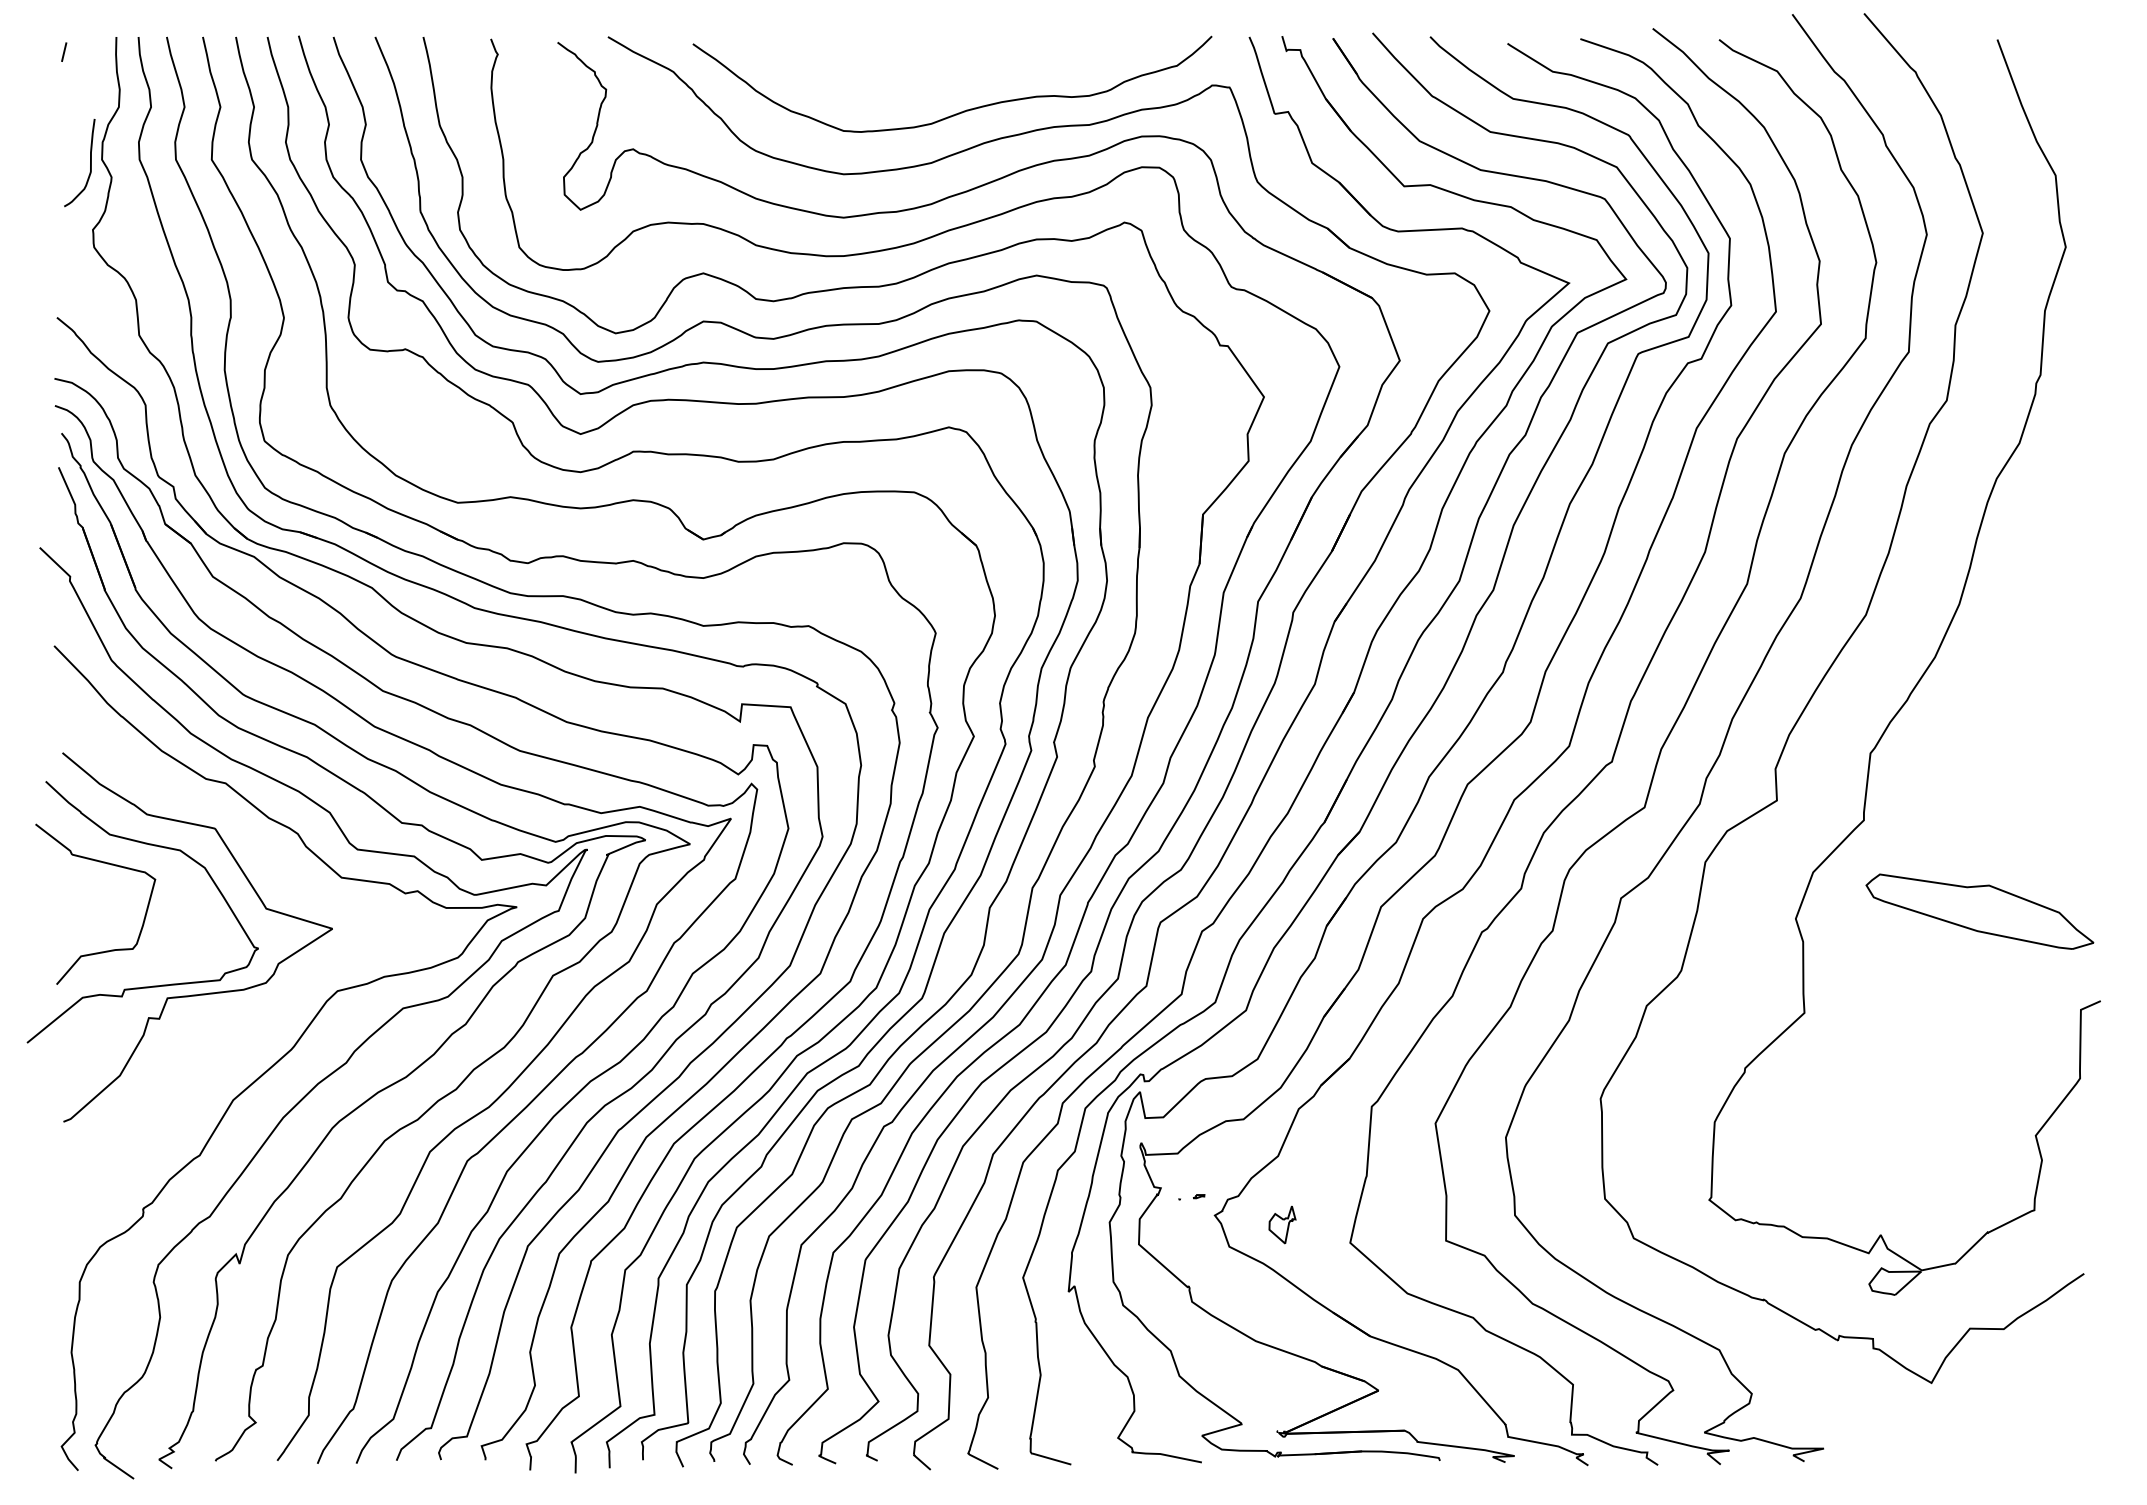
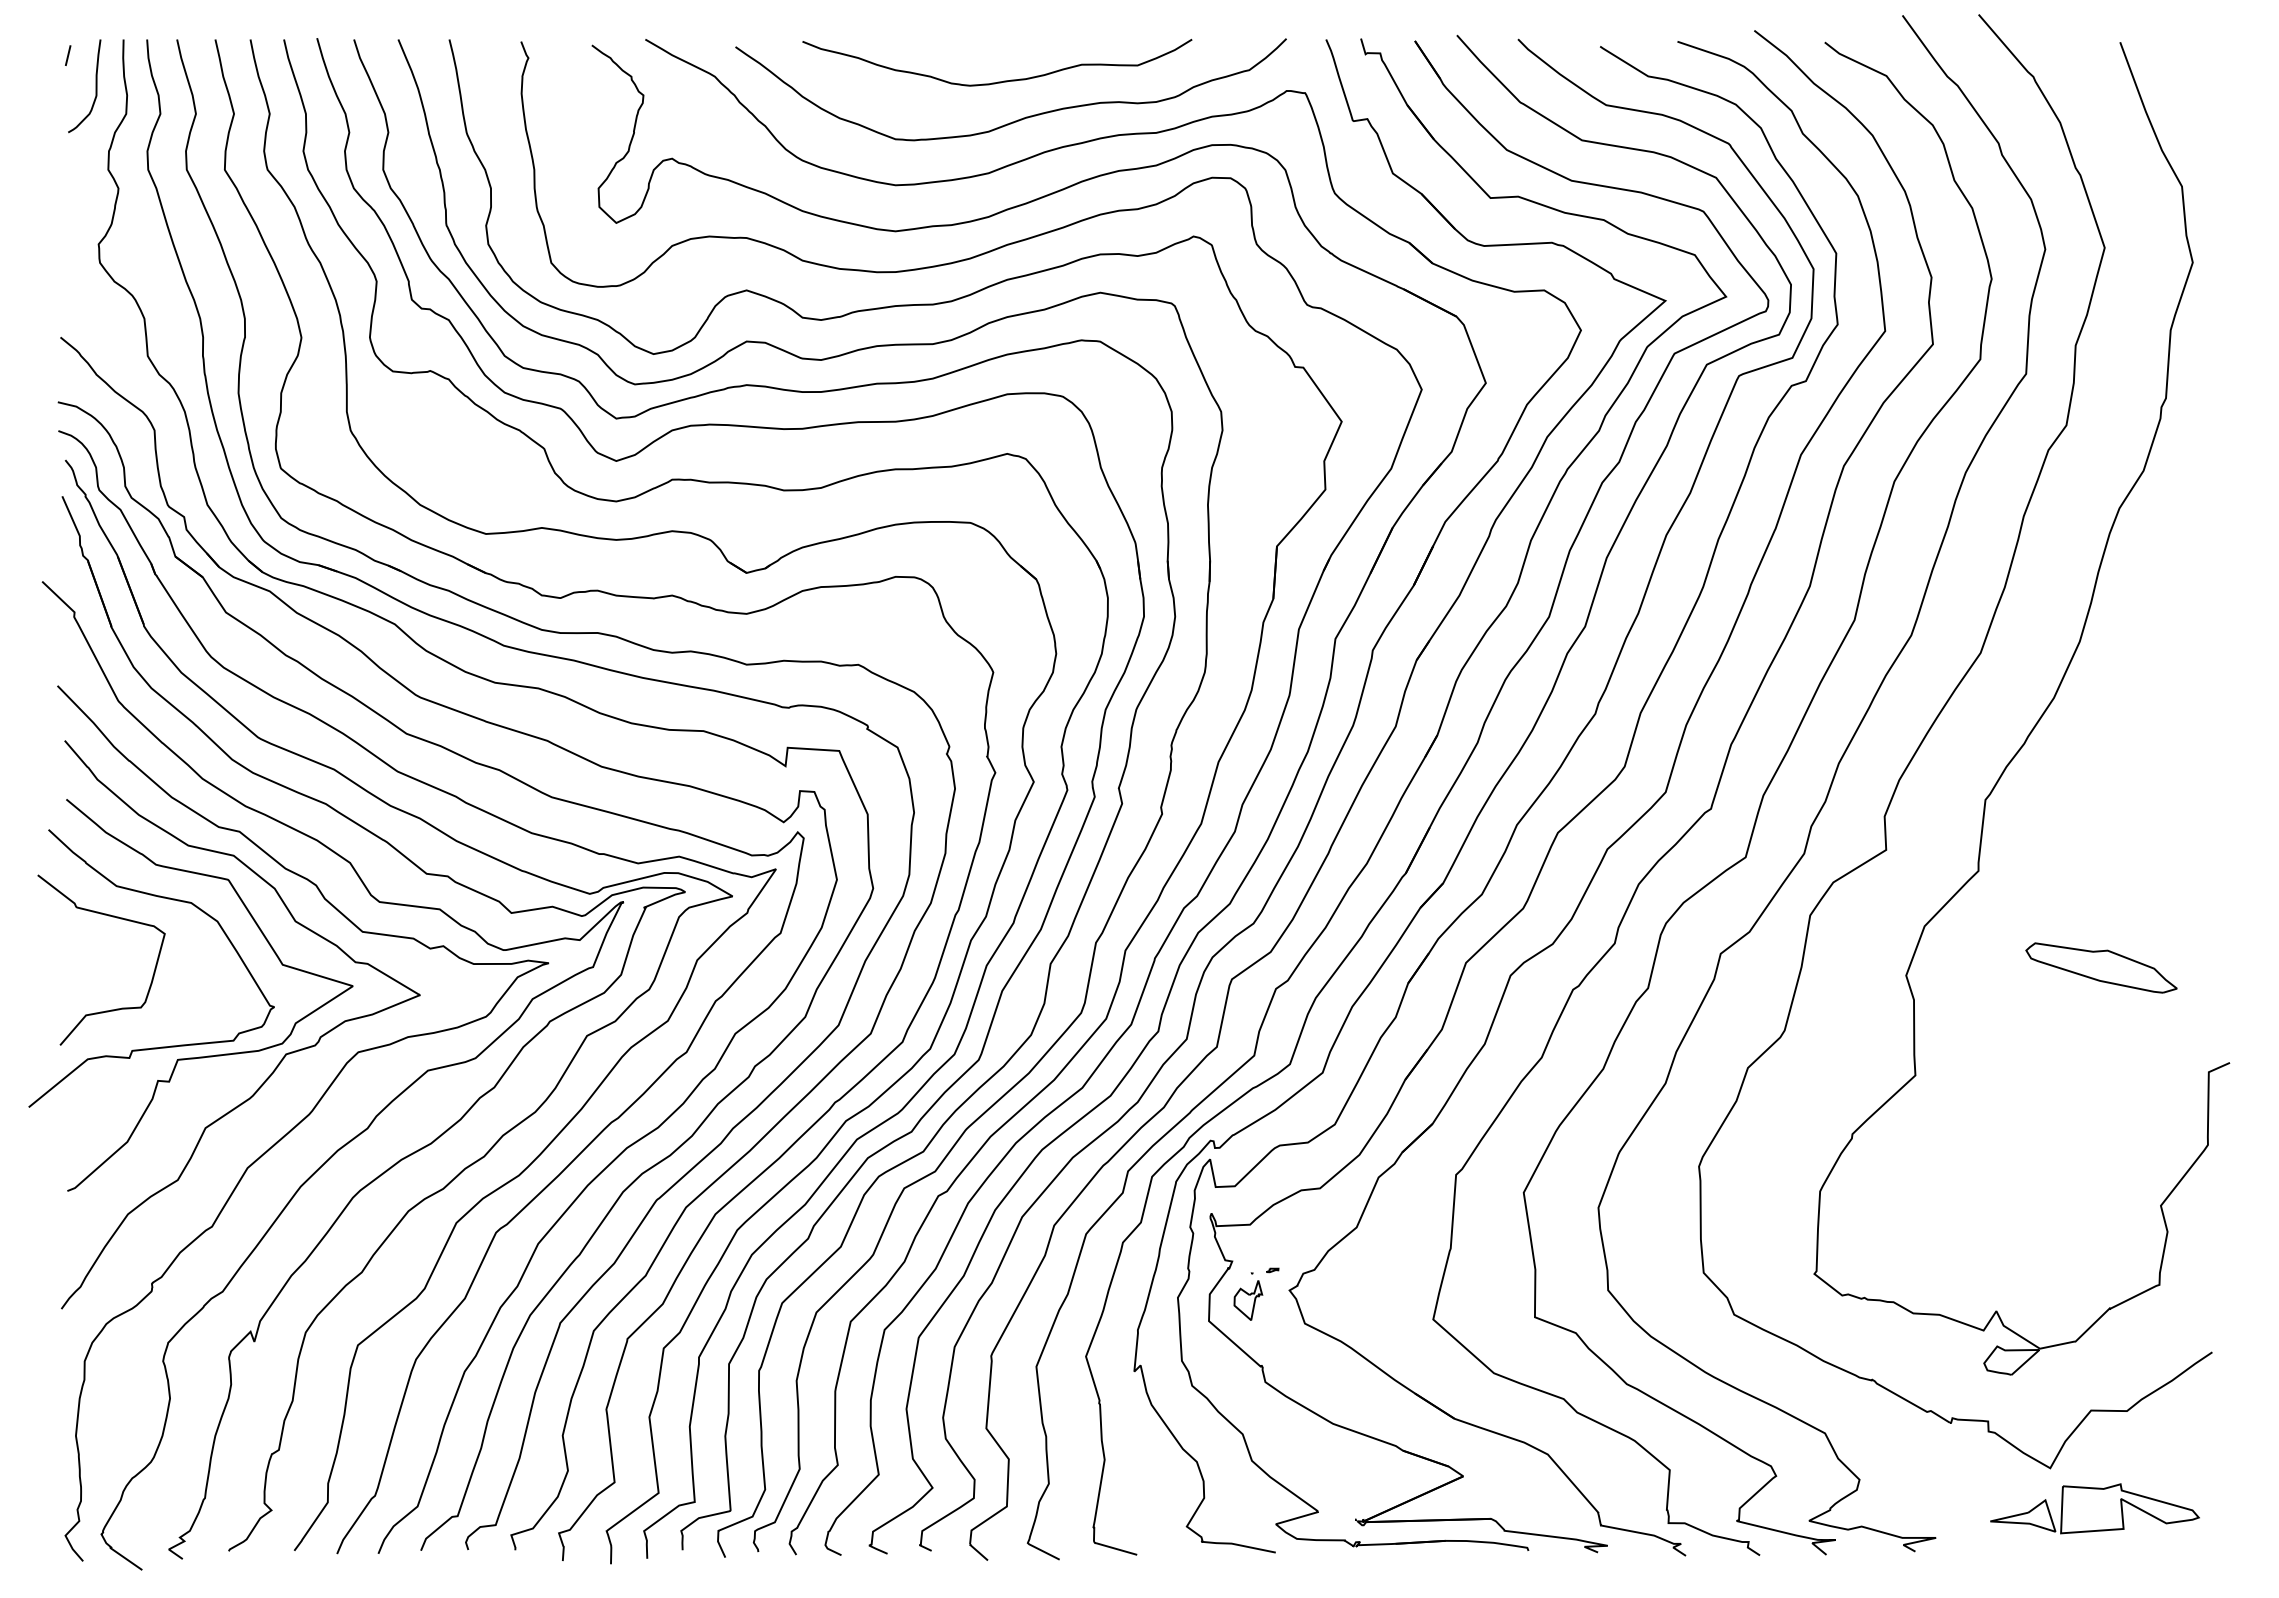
curve: (945, 75) -> (1003, 80), added
curve: (89, 163) -> (95, 86), moved
part: (1979, 911) -> (2101, 967), size x0.62
curve: (268, 993) -> (284, 1054), added
part: (1282, 1224) -> (1248, 1300), moved
part: (1973, 1420) -> (2094, 1508), added

